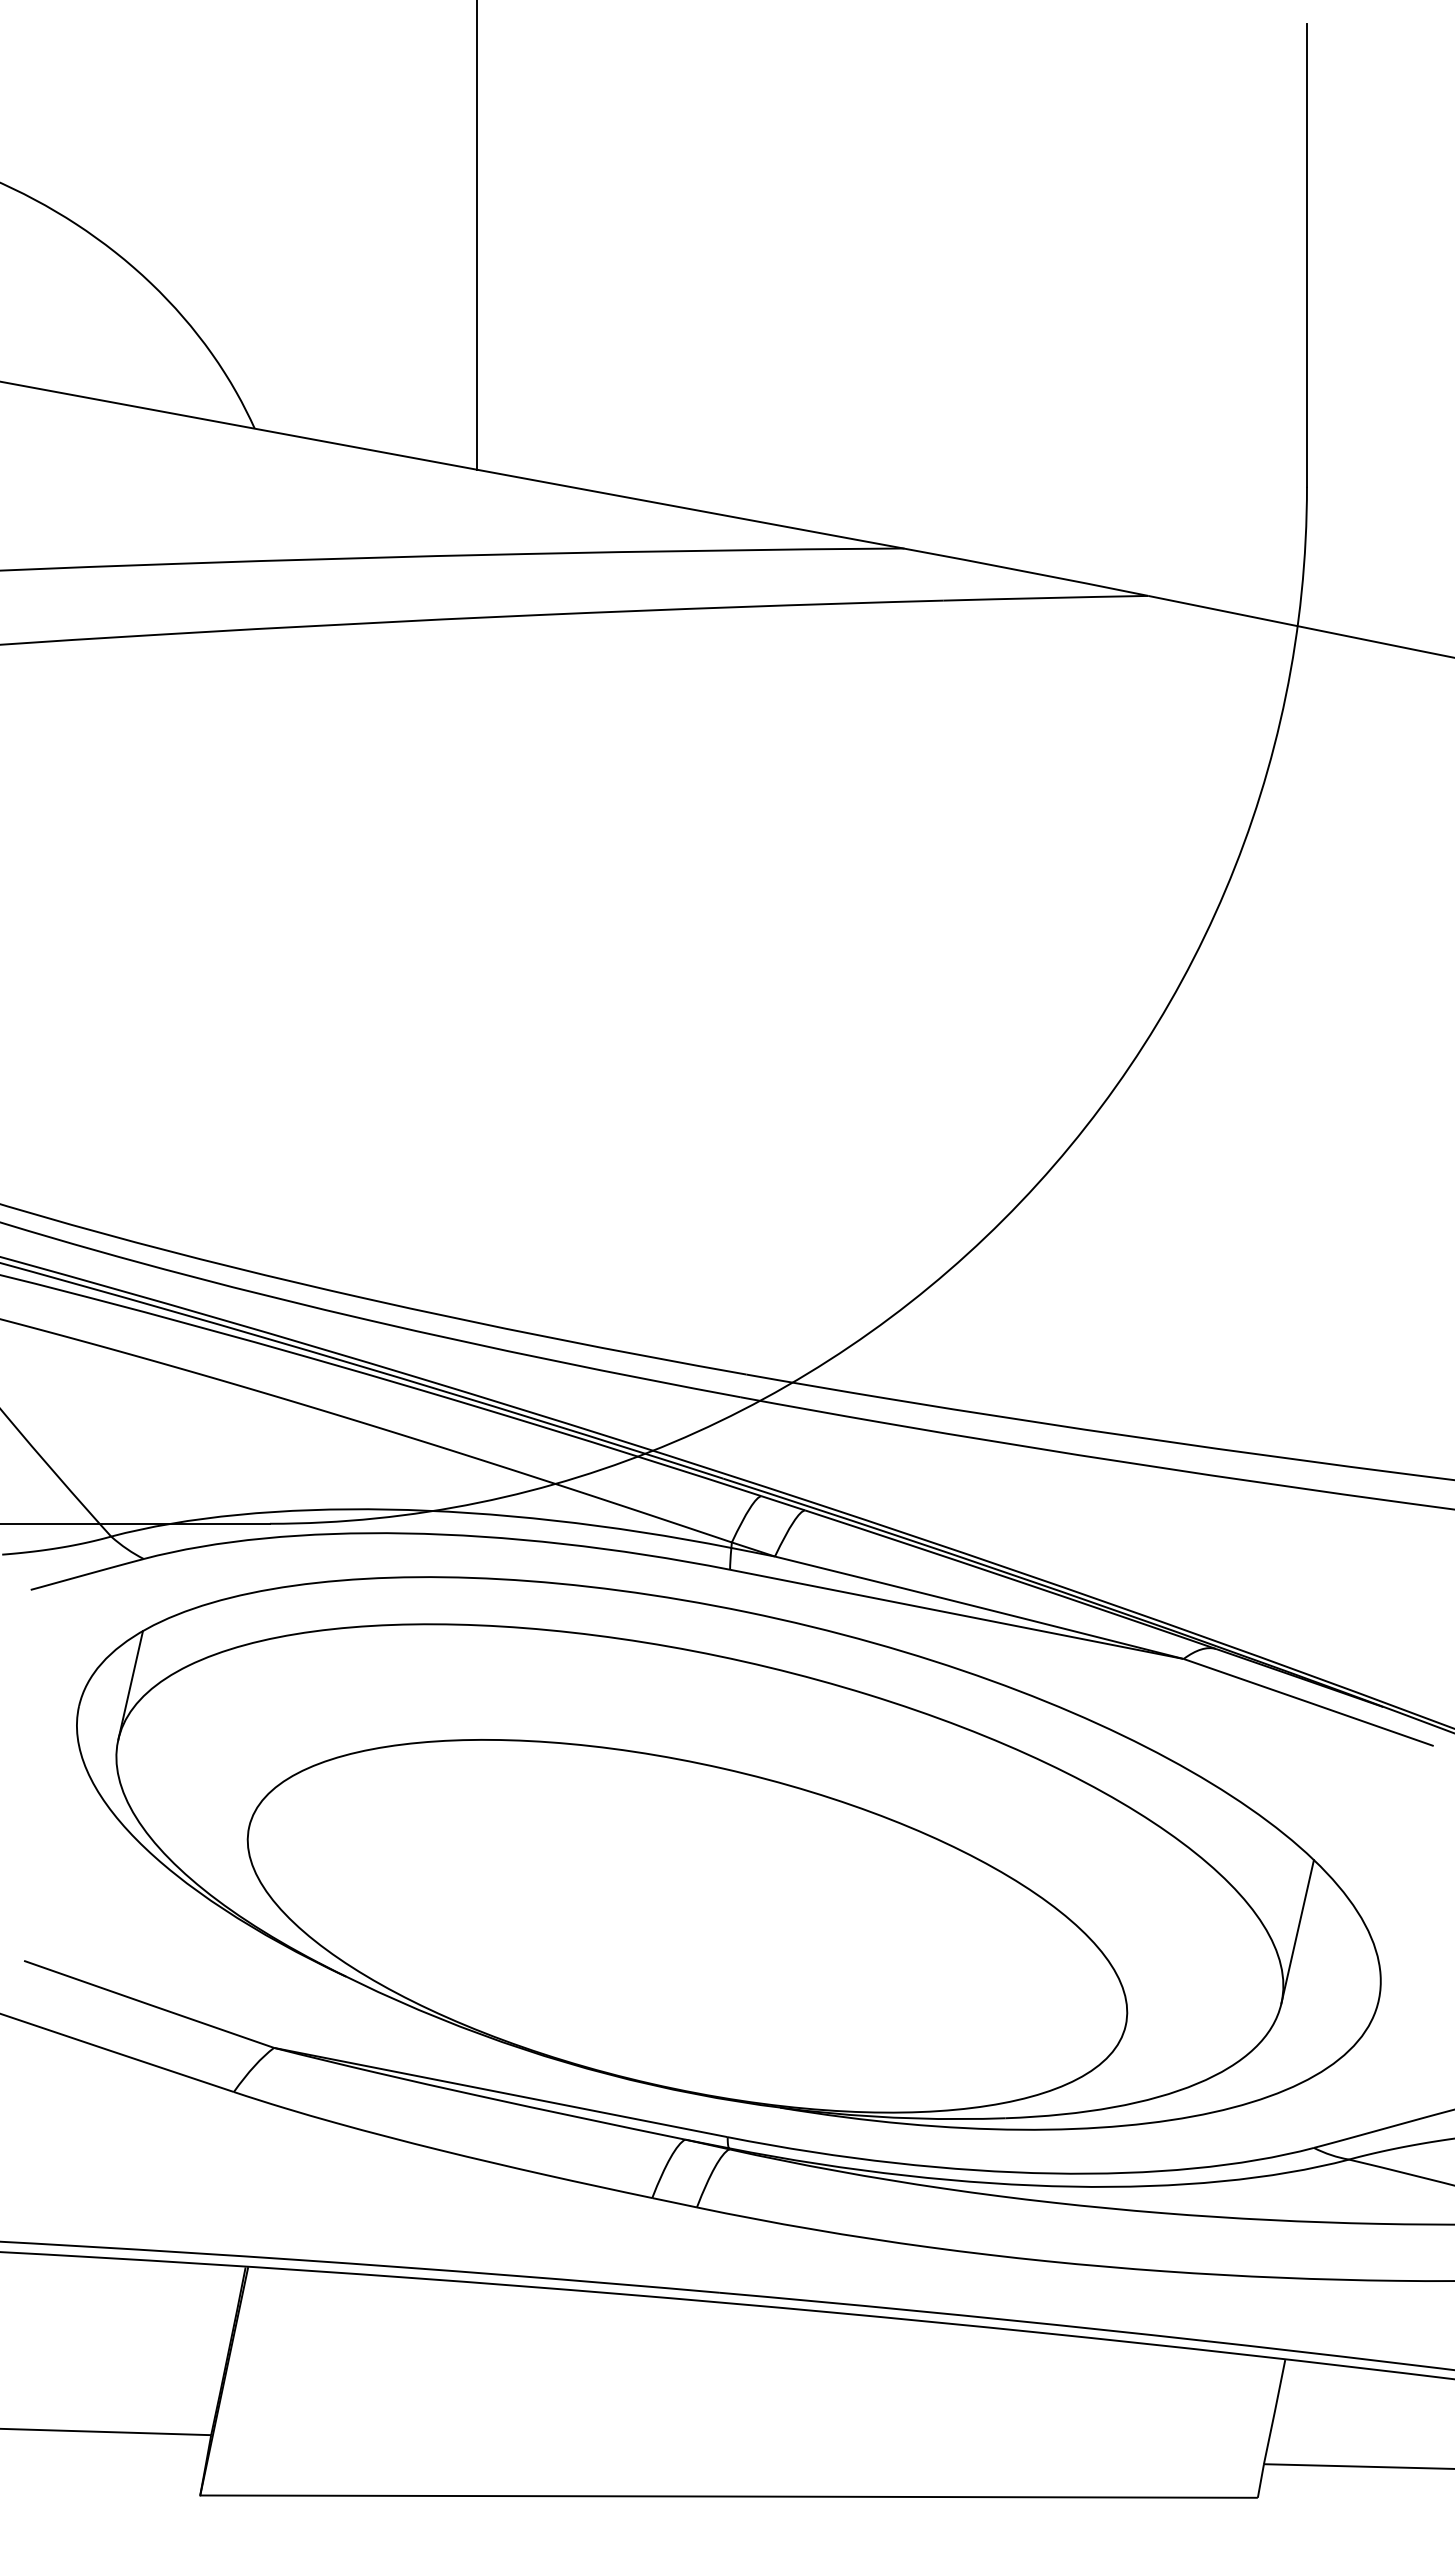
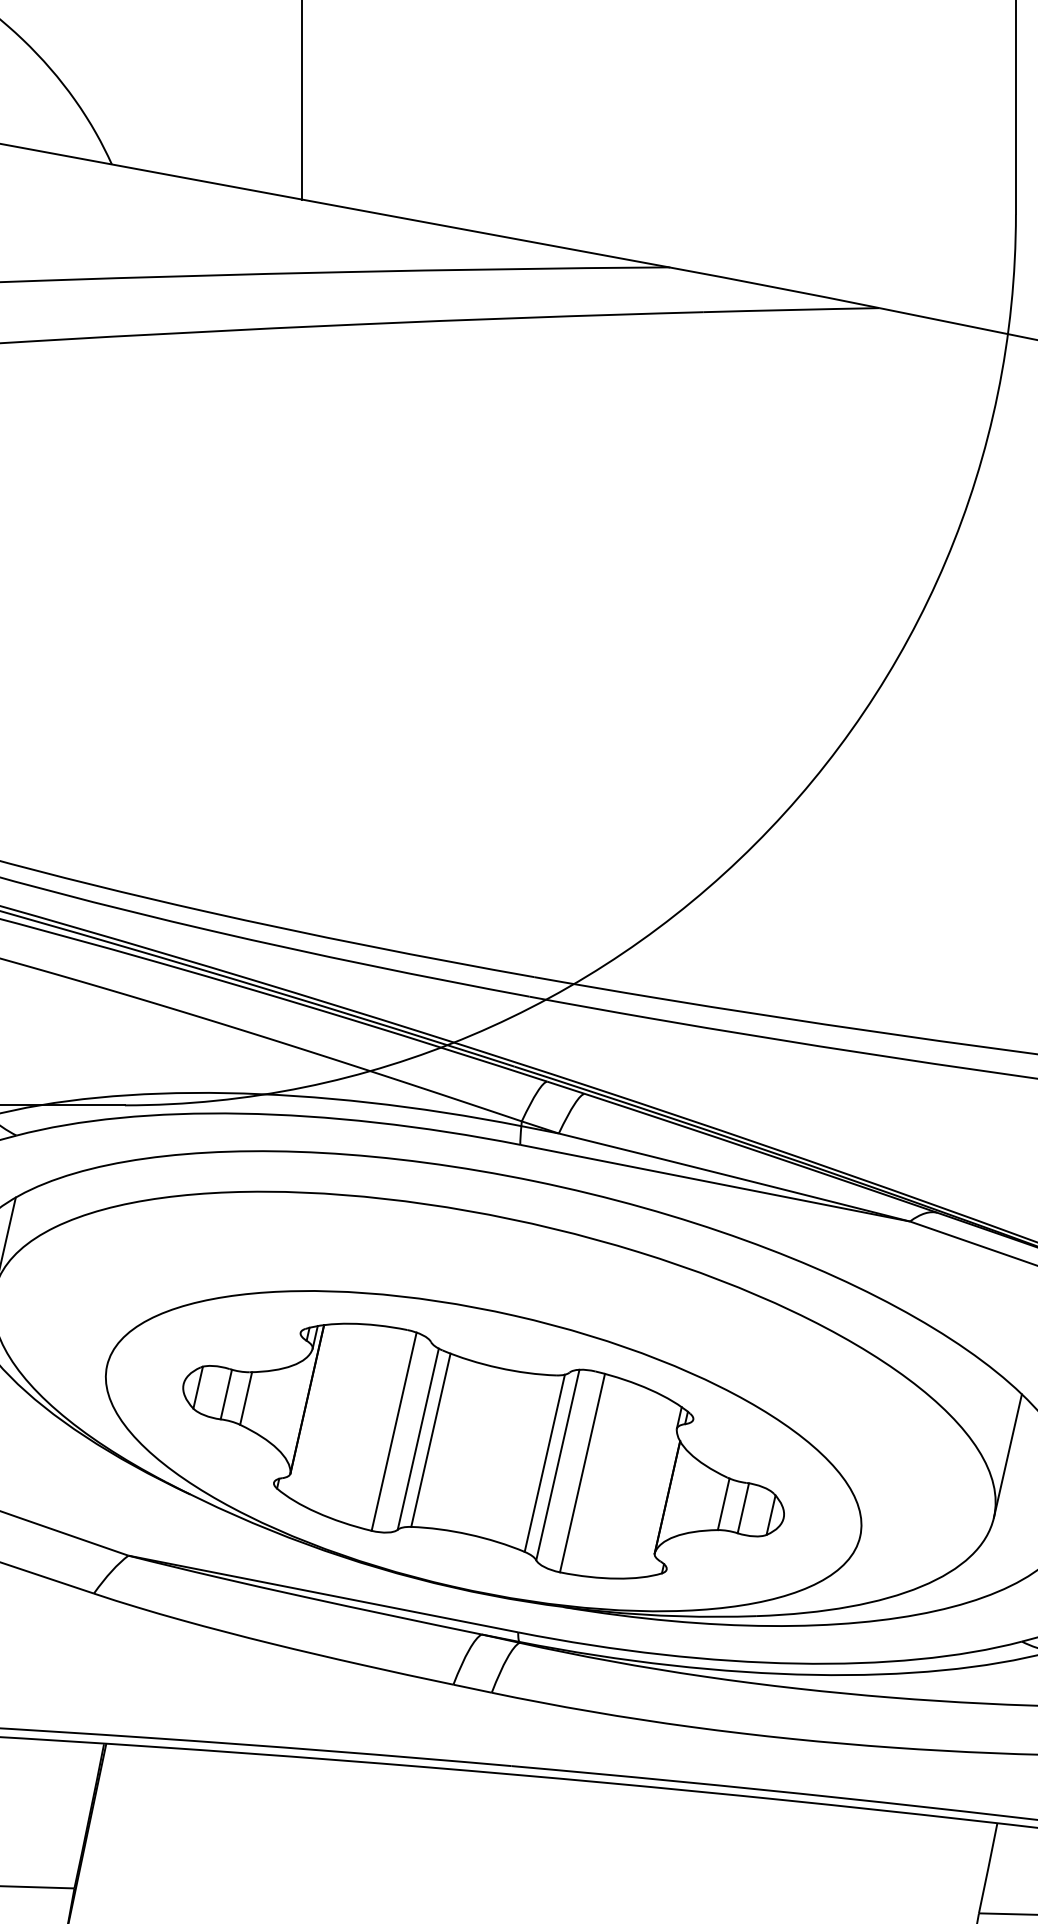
part: (687, 1926) -> (483, 1451), added

